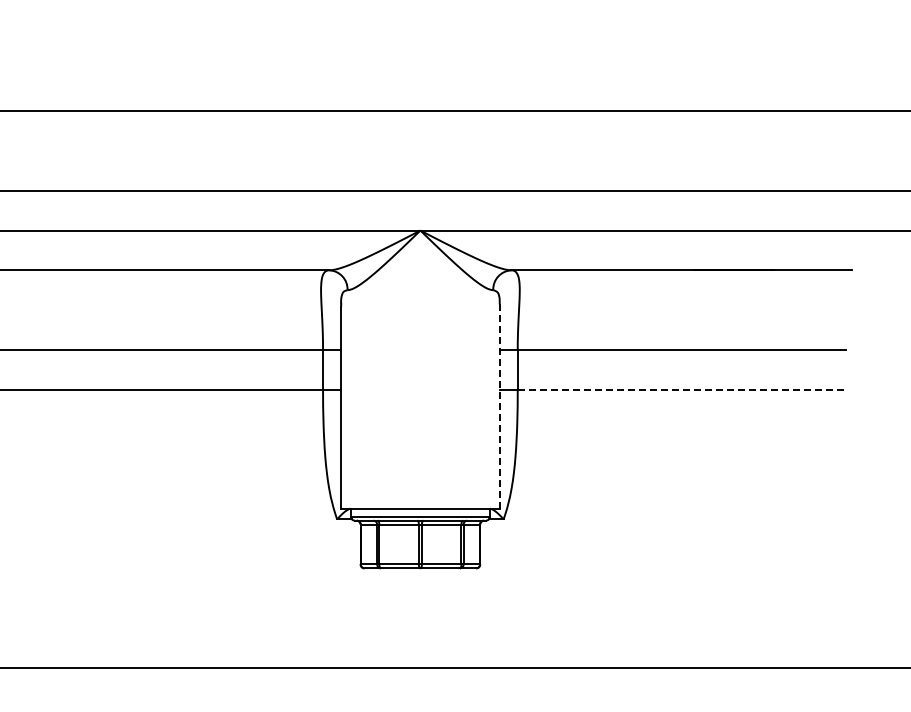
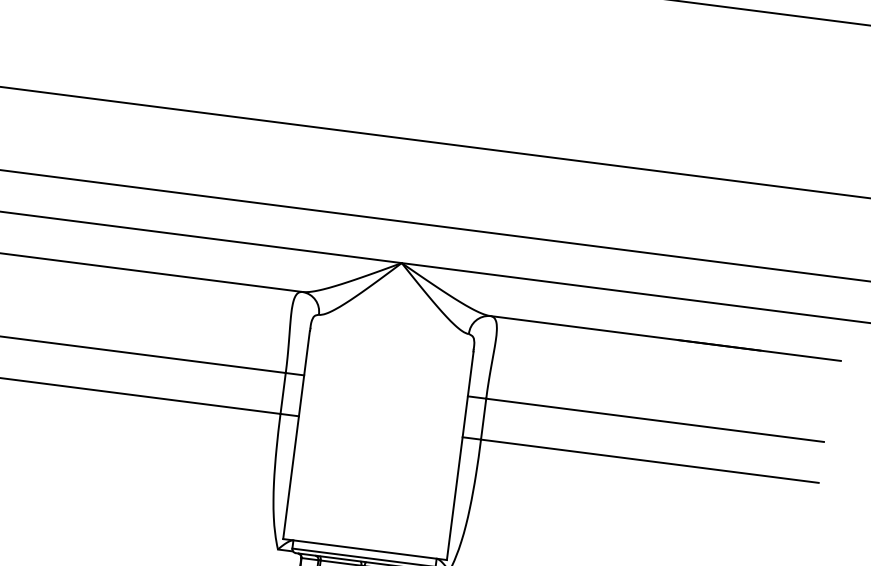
line: (681, 389) -> (649, 461), dashed -> solid
line: (499, 407) -> (459, 455), dashed -> solid

